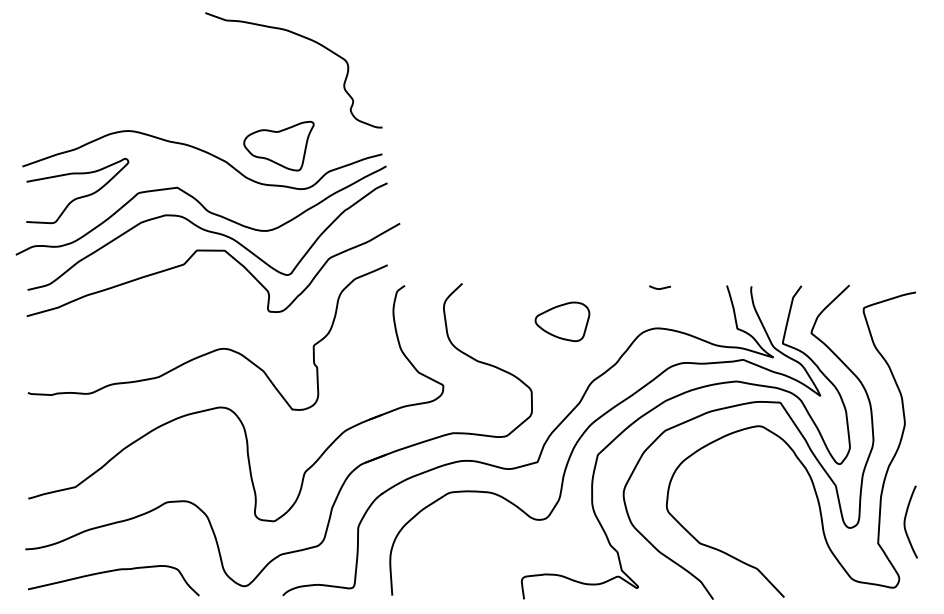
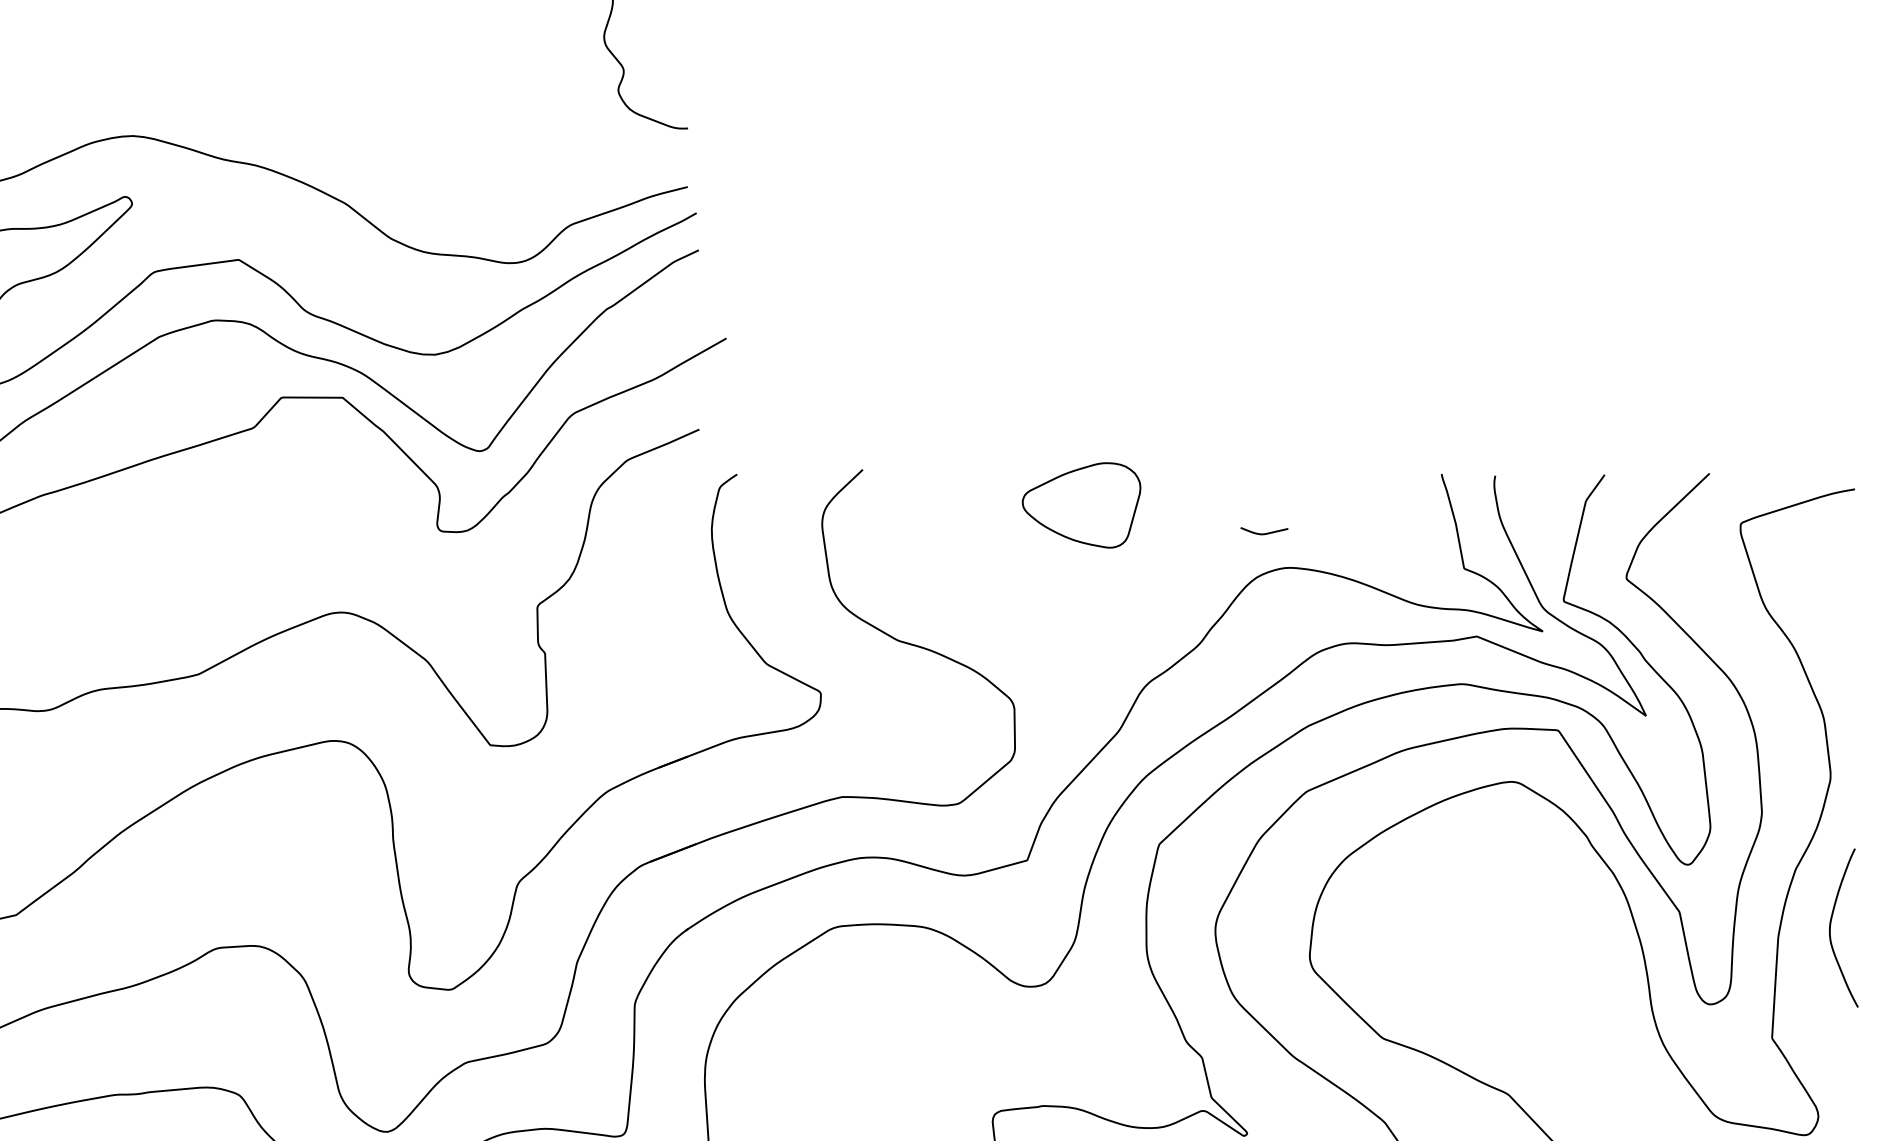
part: (278, 145) -> (460, 167), removed
curve: (659, 288) -> (1263, 533), moved
part: (562, 321) -> (1081, 504), moved
curve: (905, 521) -> (1831, 926), moved

